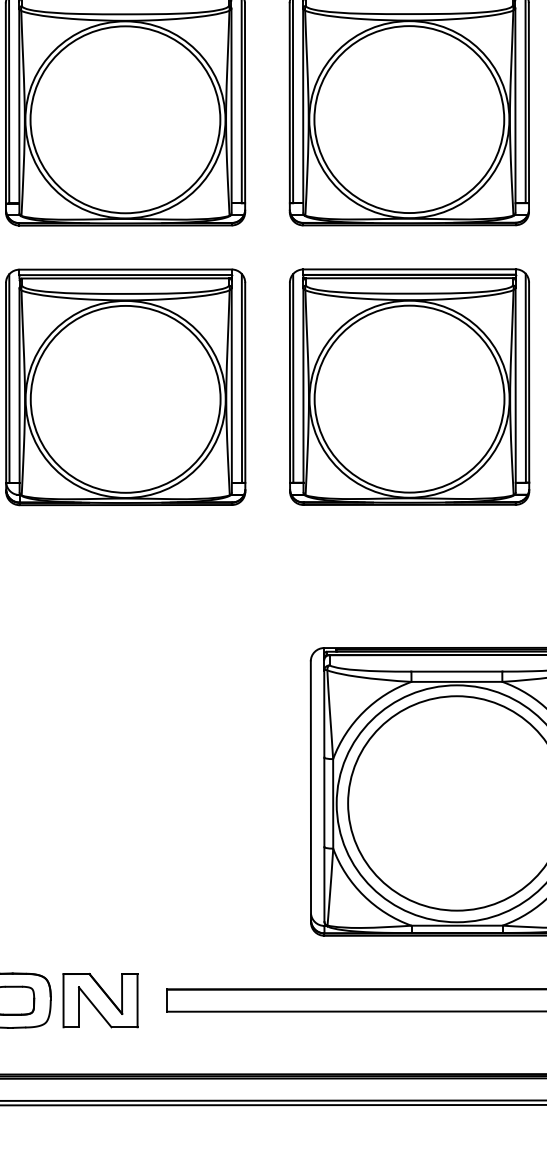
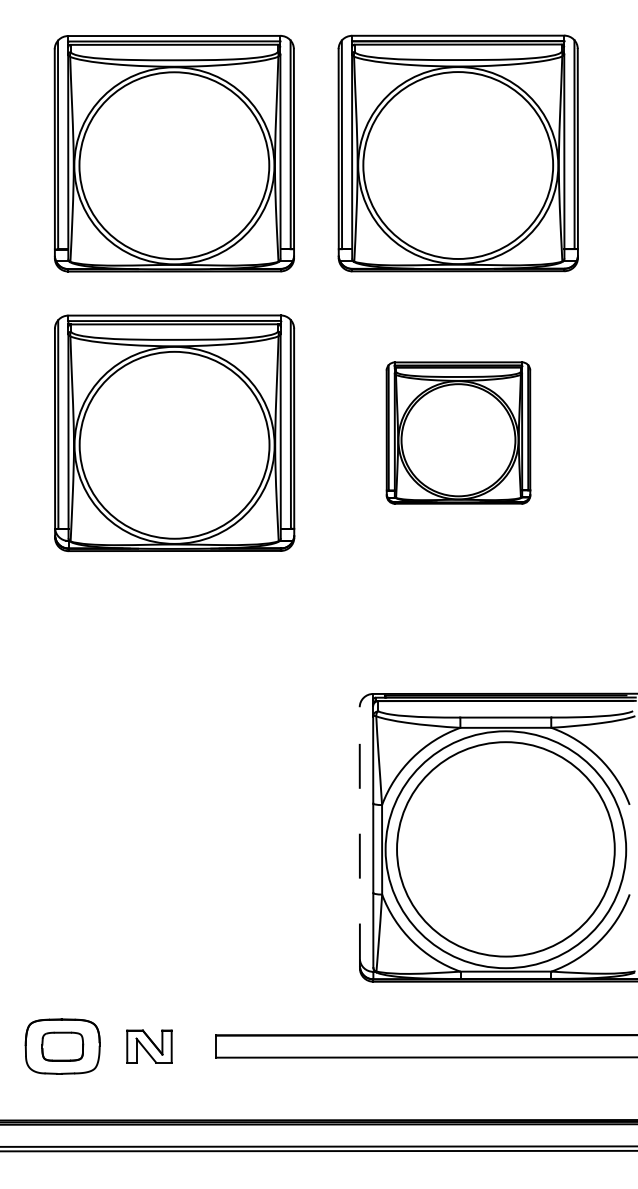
part: (409, 386) -> (458, 432), size x0.6
line: (310, 791) -> (359, 837), solid -> dashed
part: (100, 1000) -> (149, 1046), size x0.6

